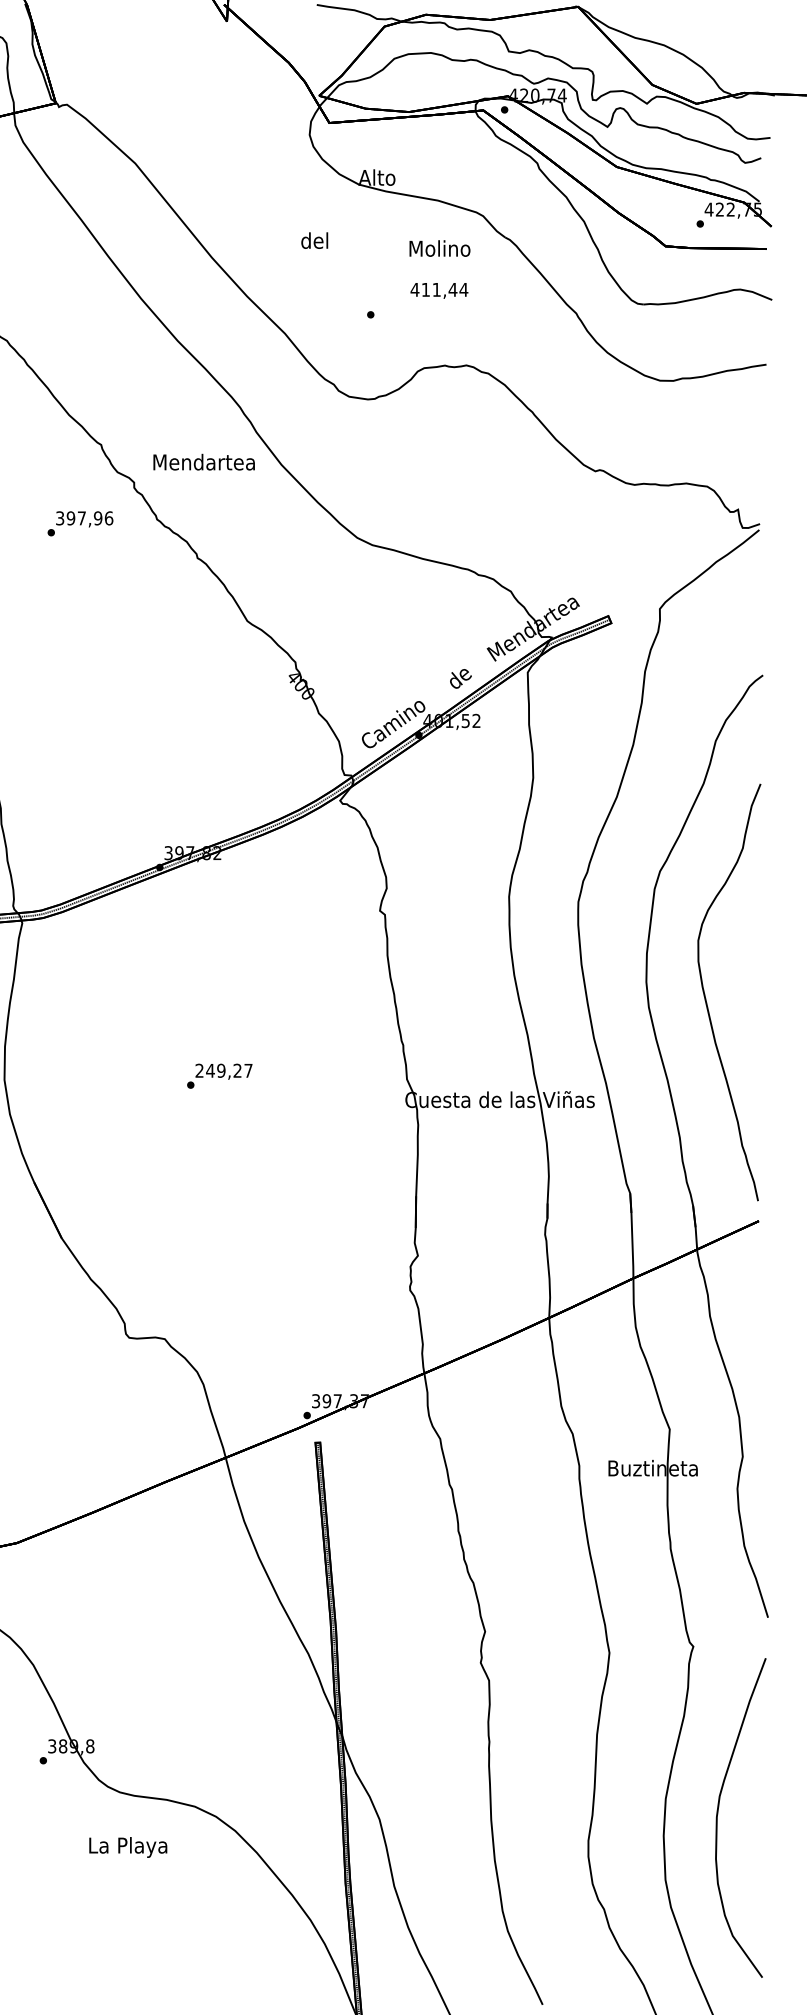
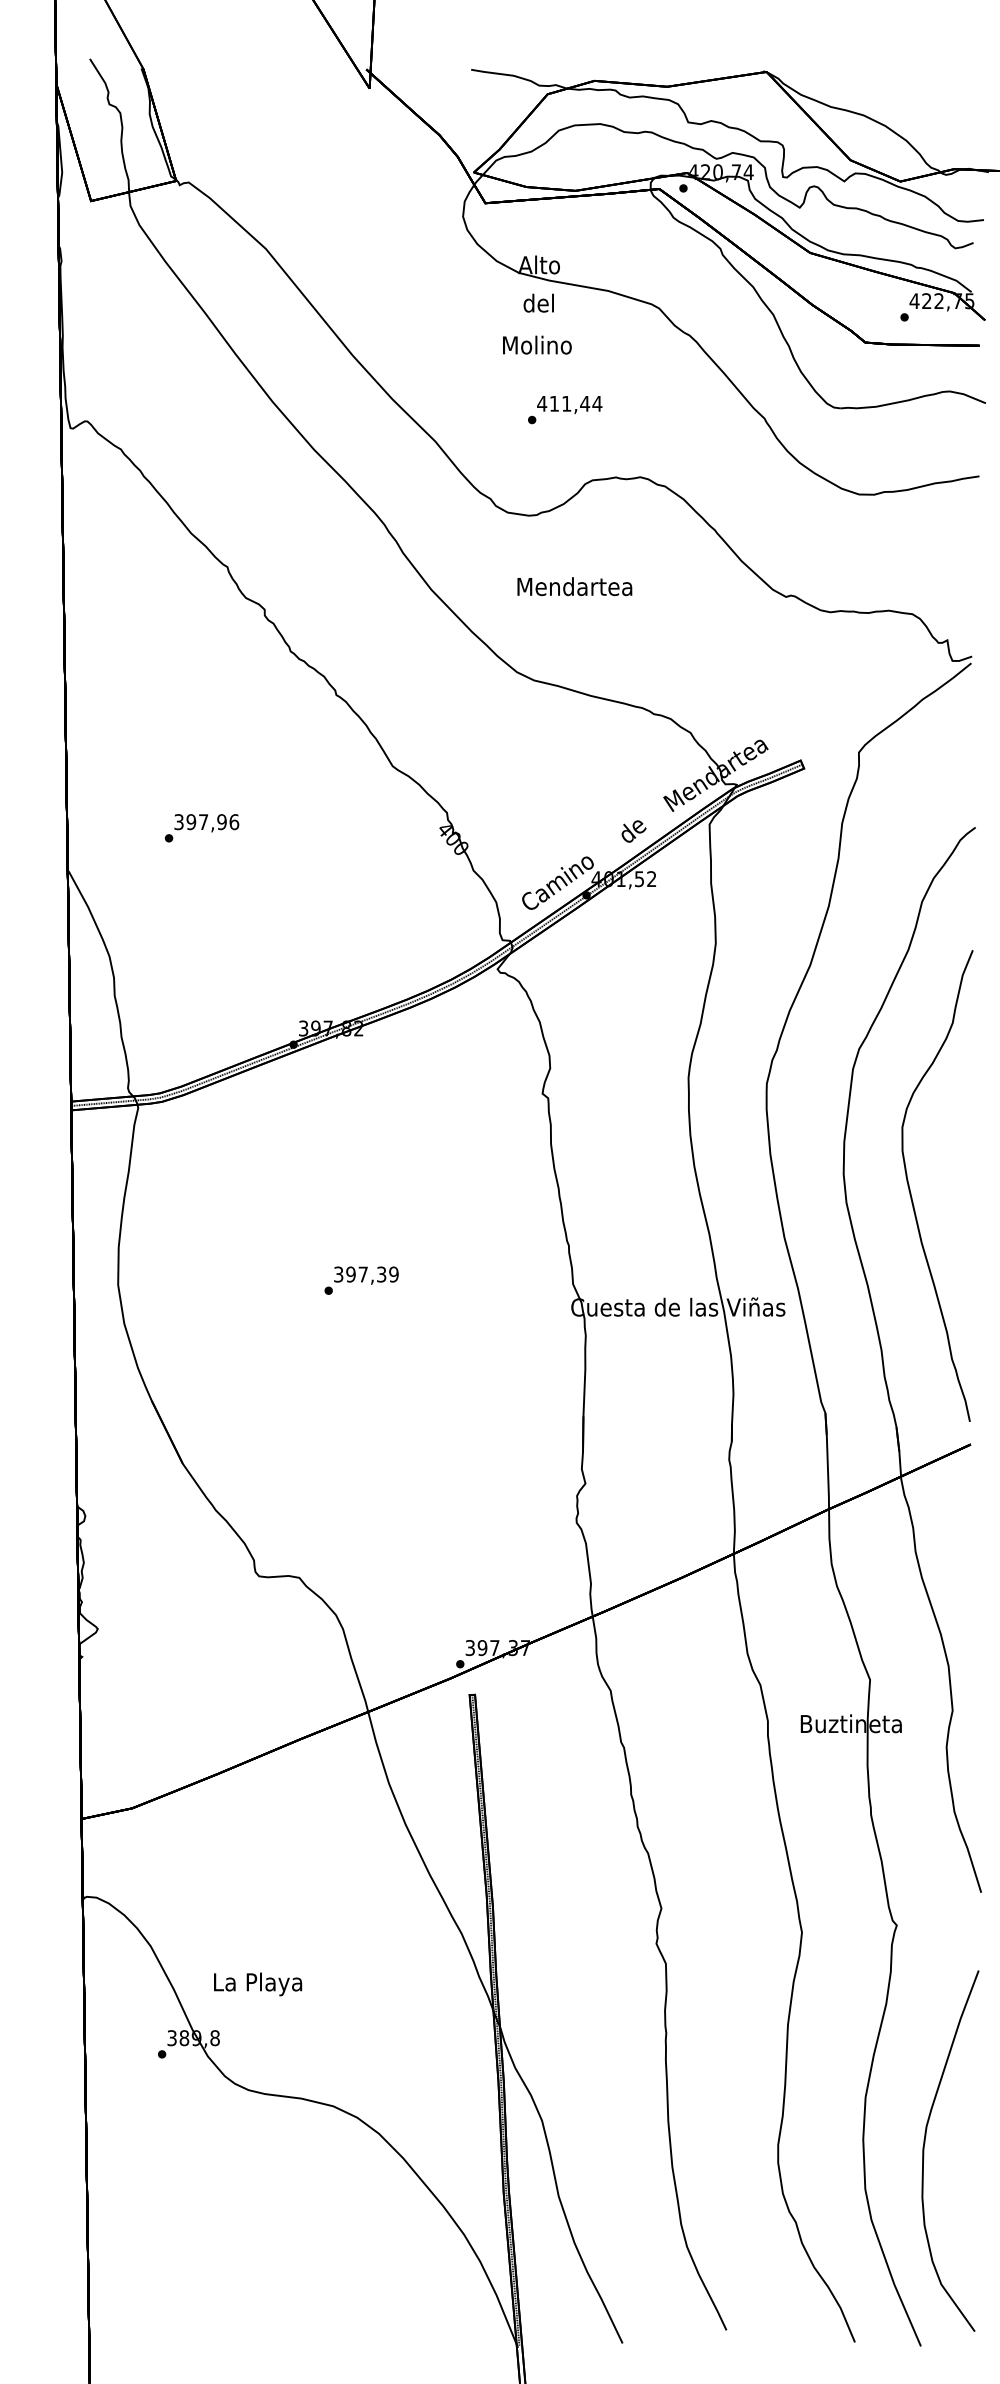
text: (314, 240) -> (538, 302), moved
text: (440, 247) -> (537, 344), moved
text: (439, 290) -> (569, 404), moved
text: (203, 462) -> (574, 586), moved
text: (80, 524) -> (202, 828), moved
text: (224, 1070) -> (366, 1274), 249,27 -> 397,39
curve: (718, 1811) -> (925, 2143), moved
text: (128, 1847) -> (258, 1984), moved

